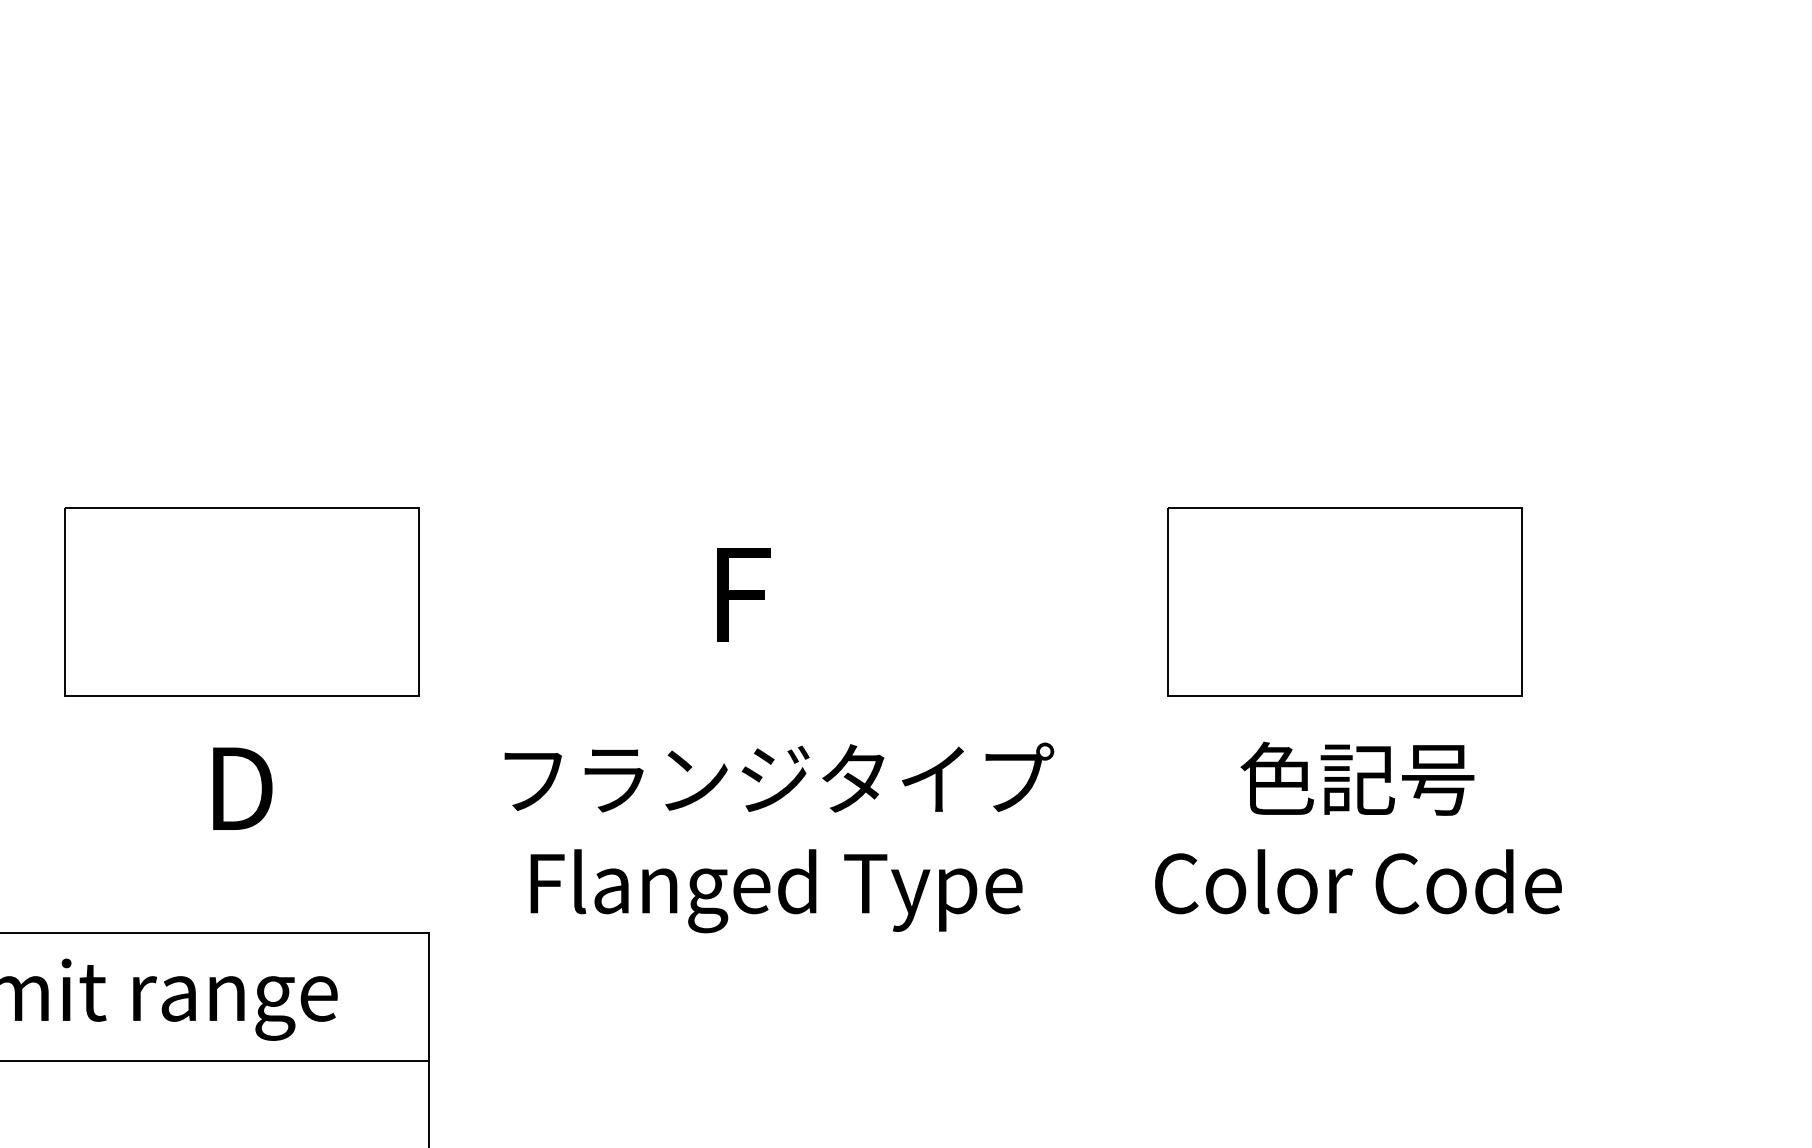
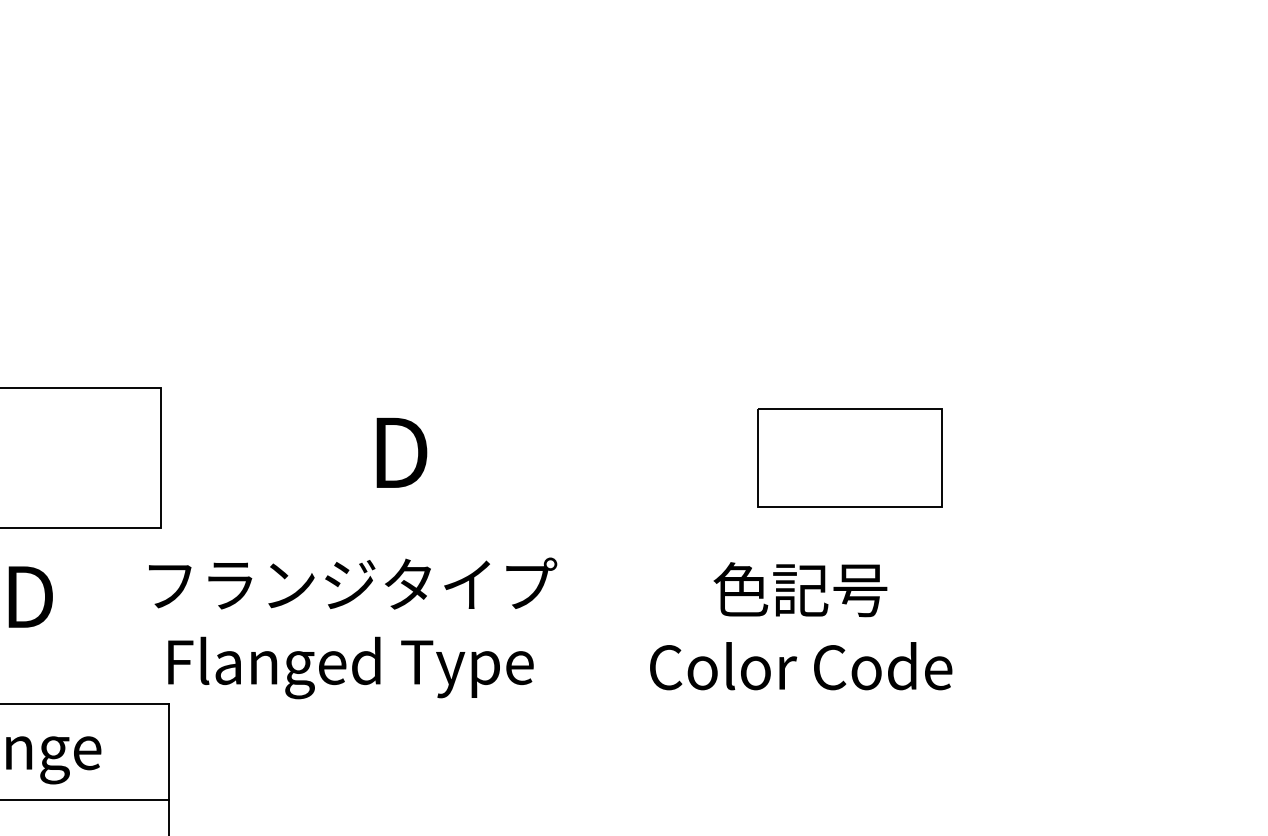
text: (742, 594) -> (402, 452), F -> D
part: (1344, 601) -> (849, 457), size x0.7
text: (1358, 827) -> (801, 625), moved
text: (779, 837) -> (353, 628), moved

